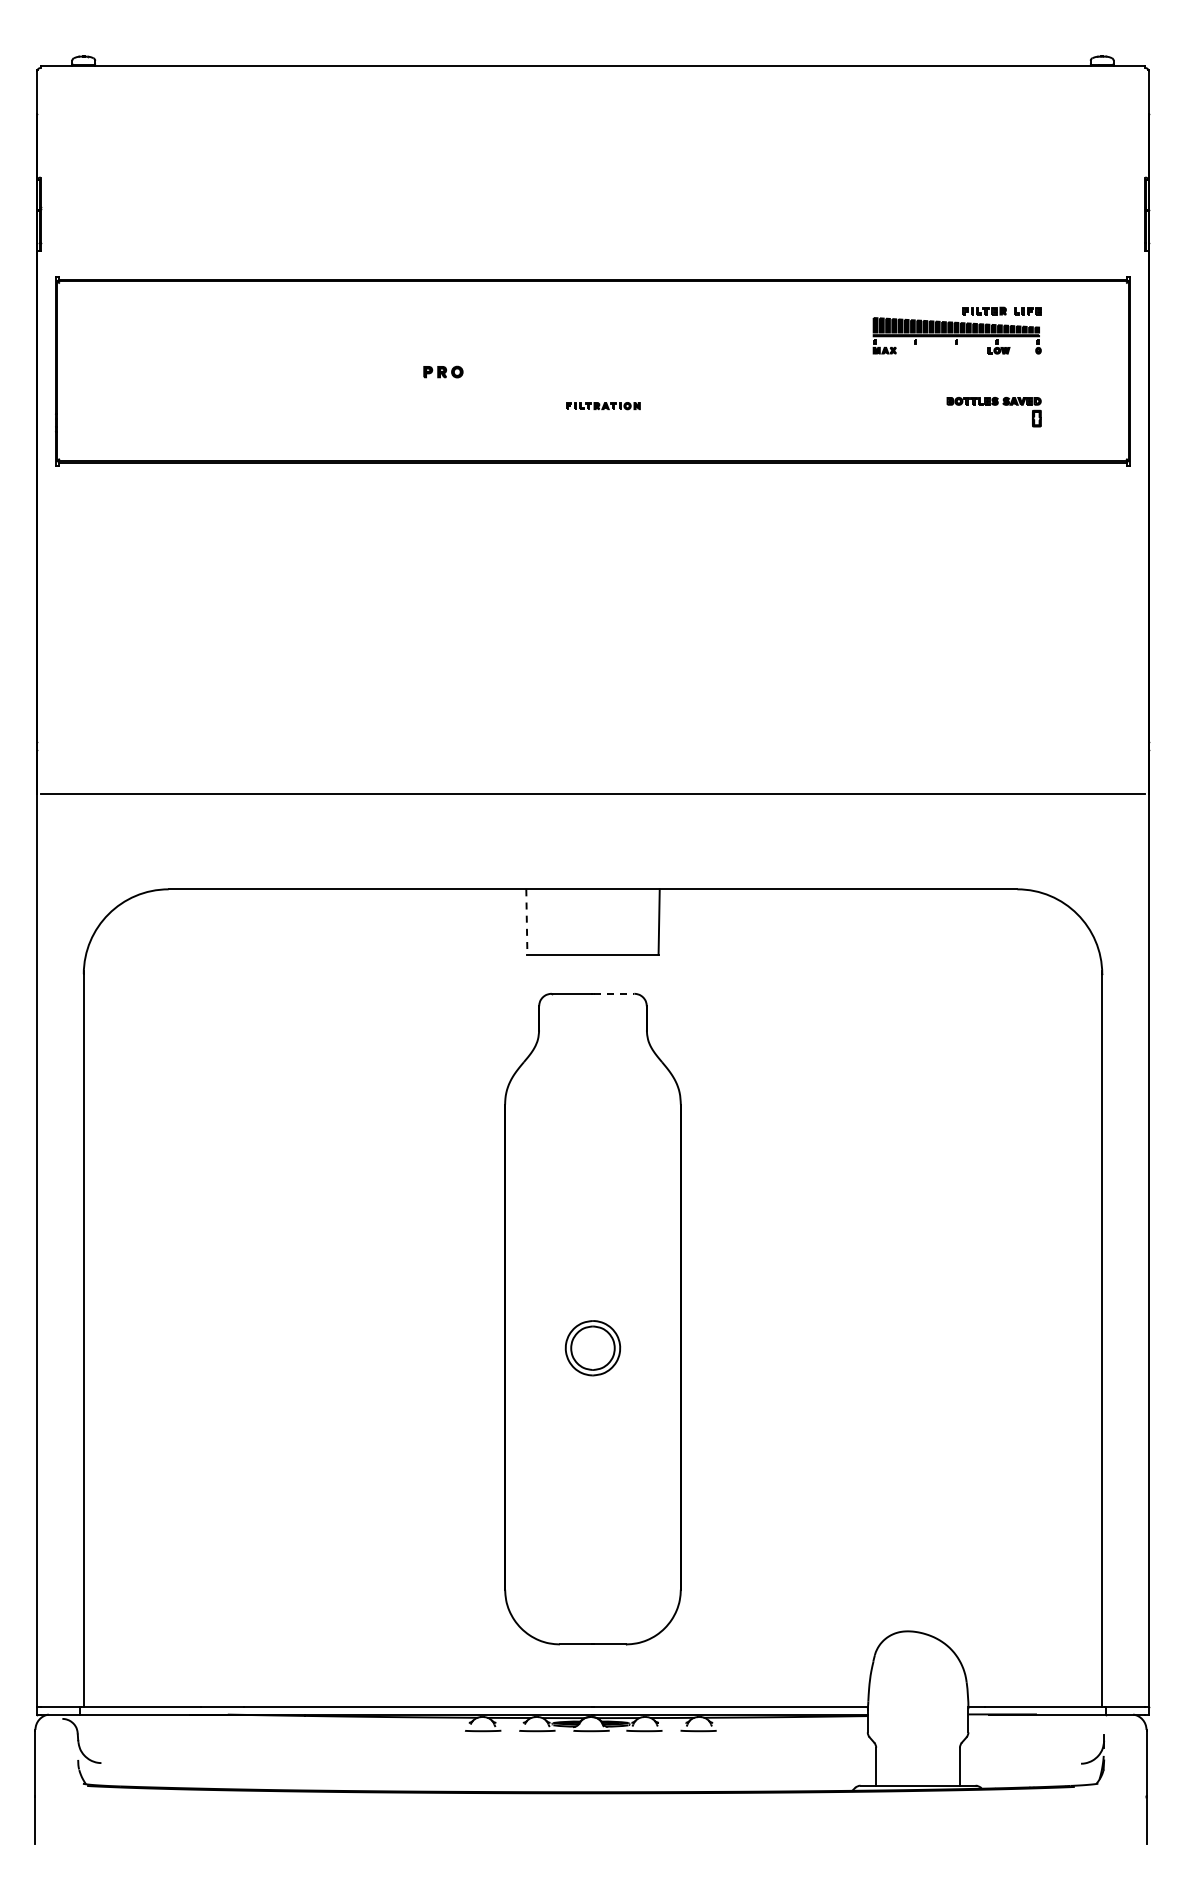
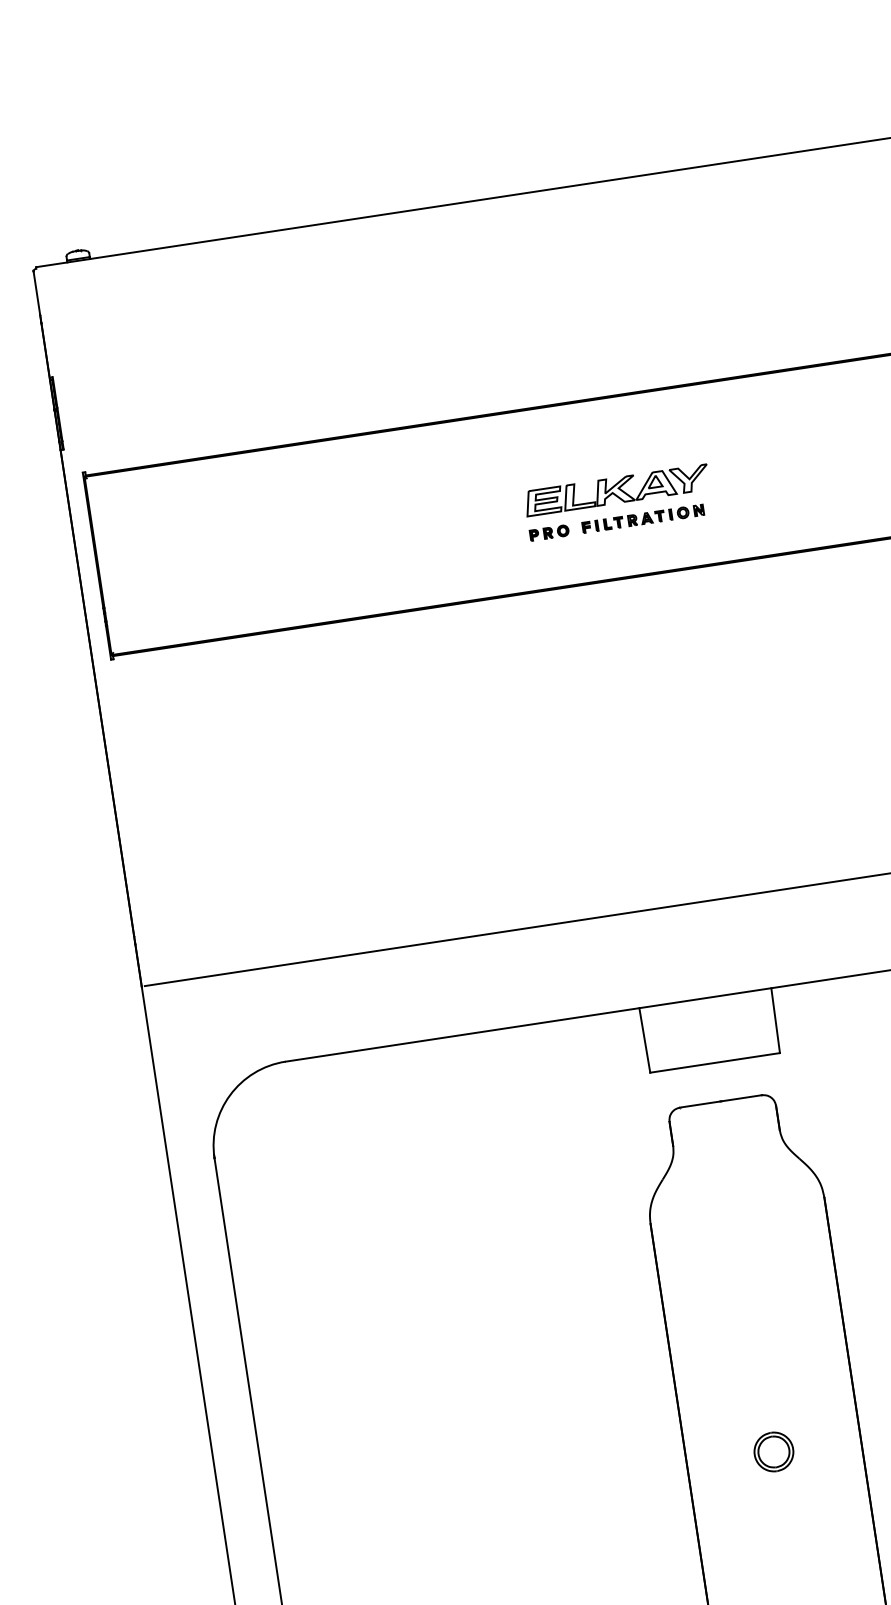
part: (443, 371) -> (549, 532), moved
part: (581, 373) -> (616, 489), added
part: (603, 405) -> (643, 518), size x1.67
line: (526, 922) -> (644, 1040), dashed -> solid
line: (614, 993) -> (742, 1097), dashed -> solid
part: (592, 1348) -> (773, 1452), size x0.71

